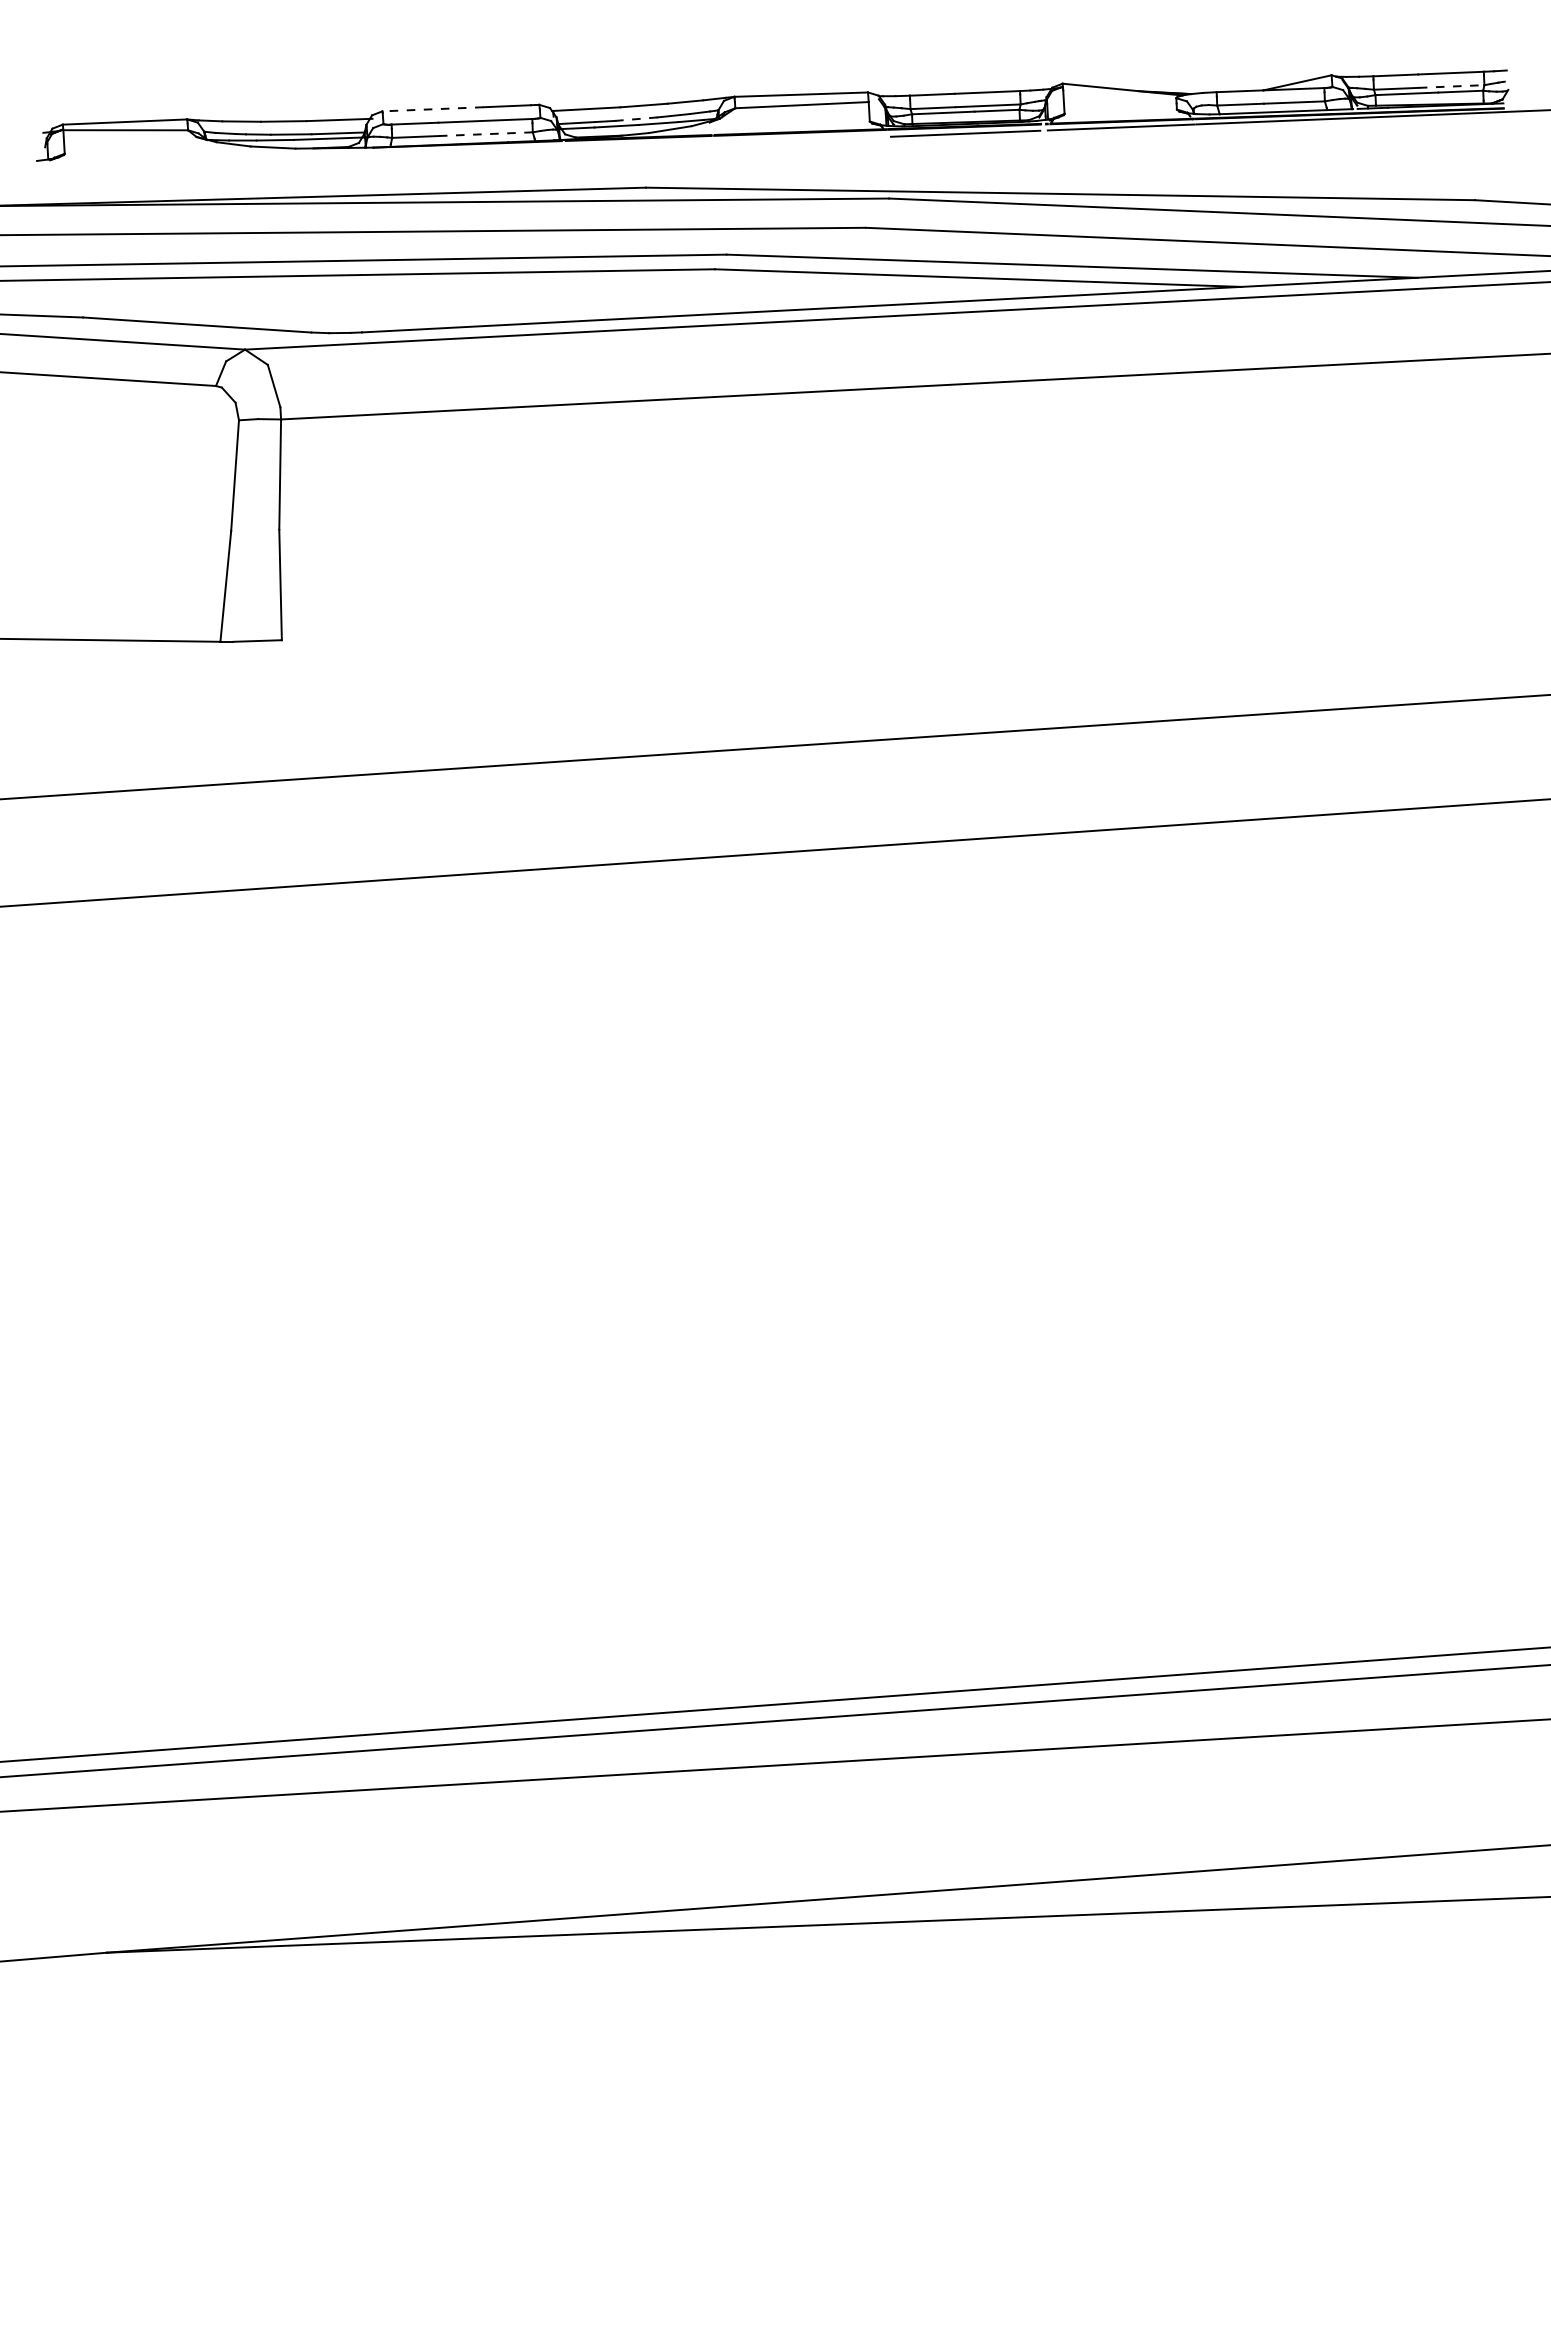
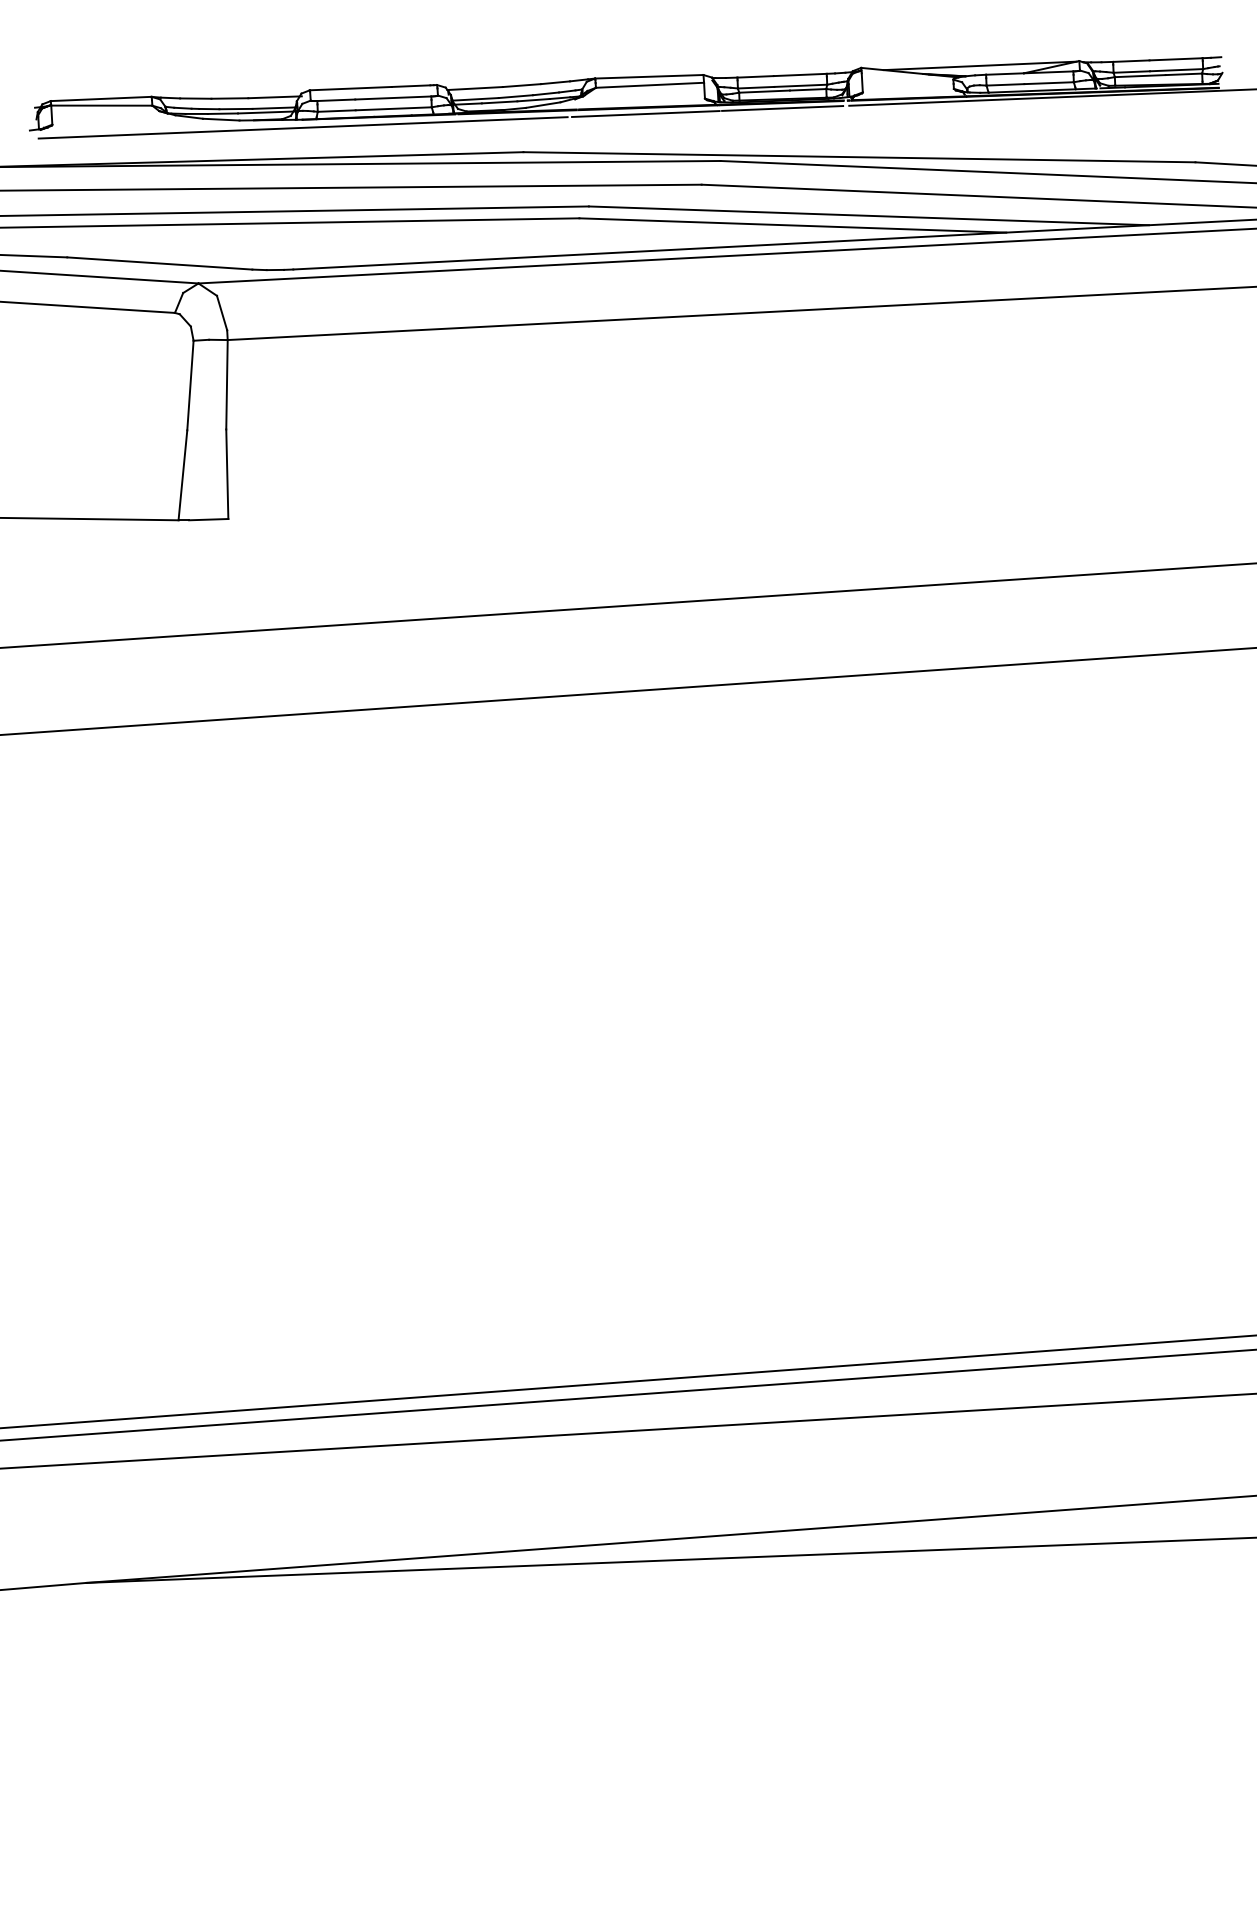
line: (1209, 81) -> (980, 66), added
line: (1451, 86) -> (1176, 70), dashed -> solid
line: (432, 109) -> (350, 88), dashed -> solid
line: (636, 119) -> (515, 96), dashed -> solid
line: (485, 134) -> (393, 109), dashed -> solid
line: (796, 140) -> (645, 113), added
line: (373, 157) -> (302, 127), added

